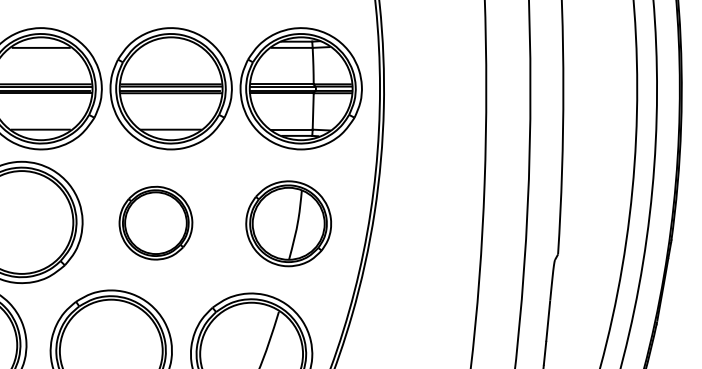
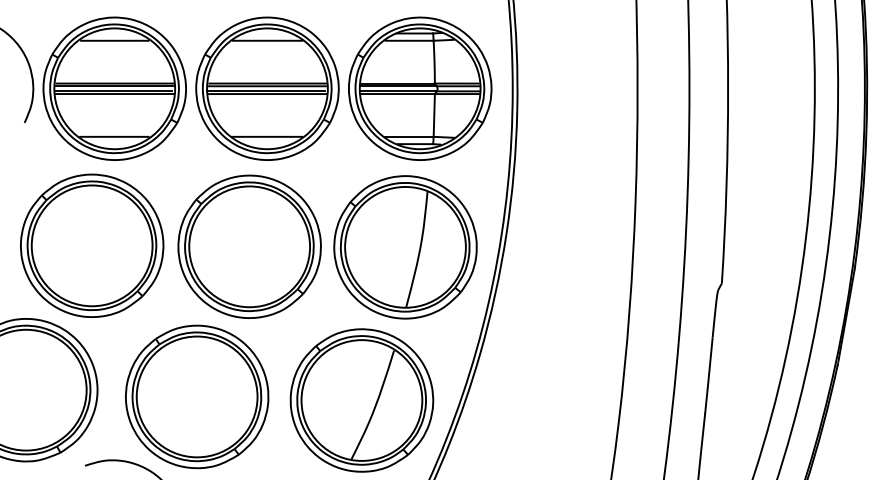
line: (171, 47) -> (267, 40), added
part: (155, 223) -> (249, 246), size x1.67
part: (288, 223) -> (405, 247), size x1.43

